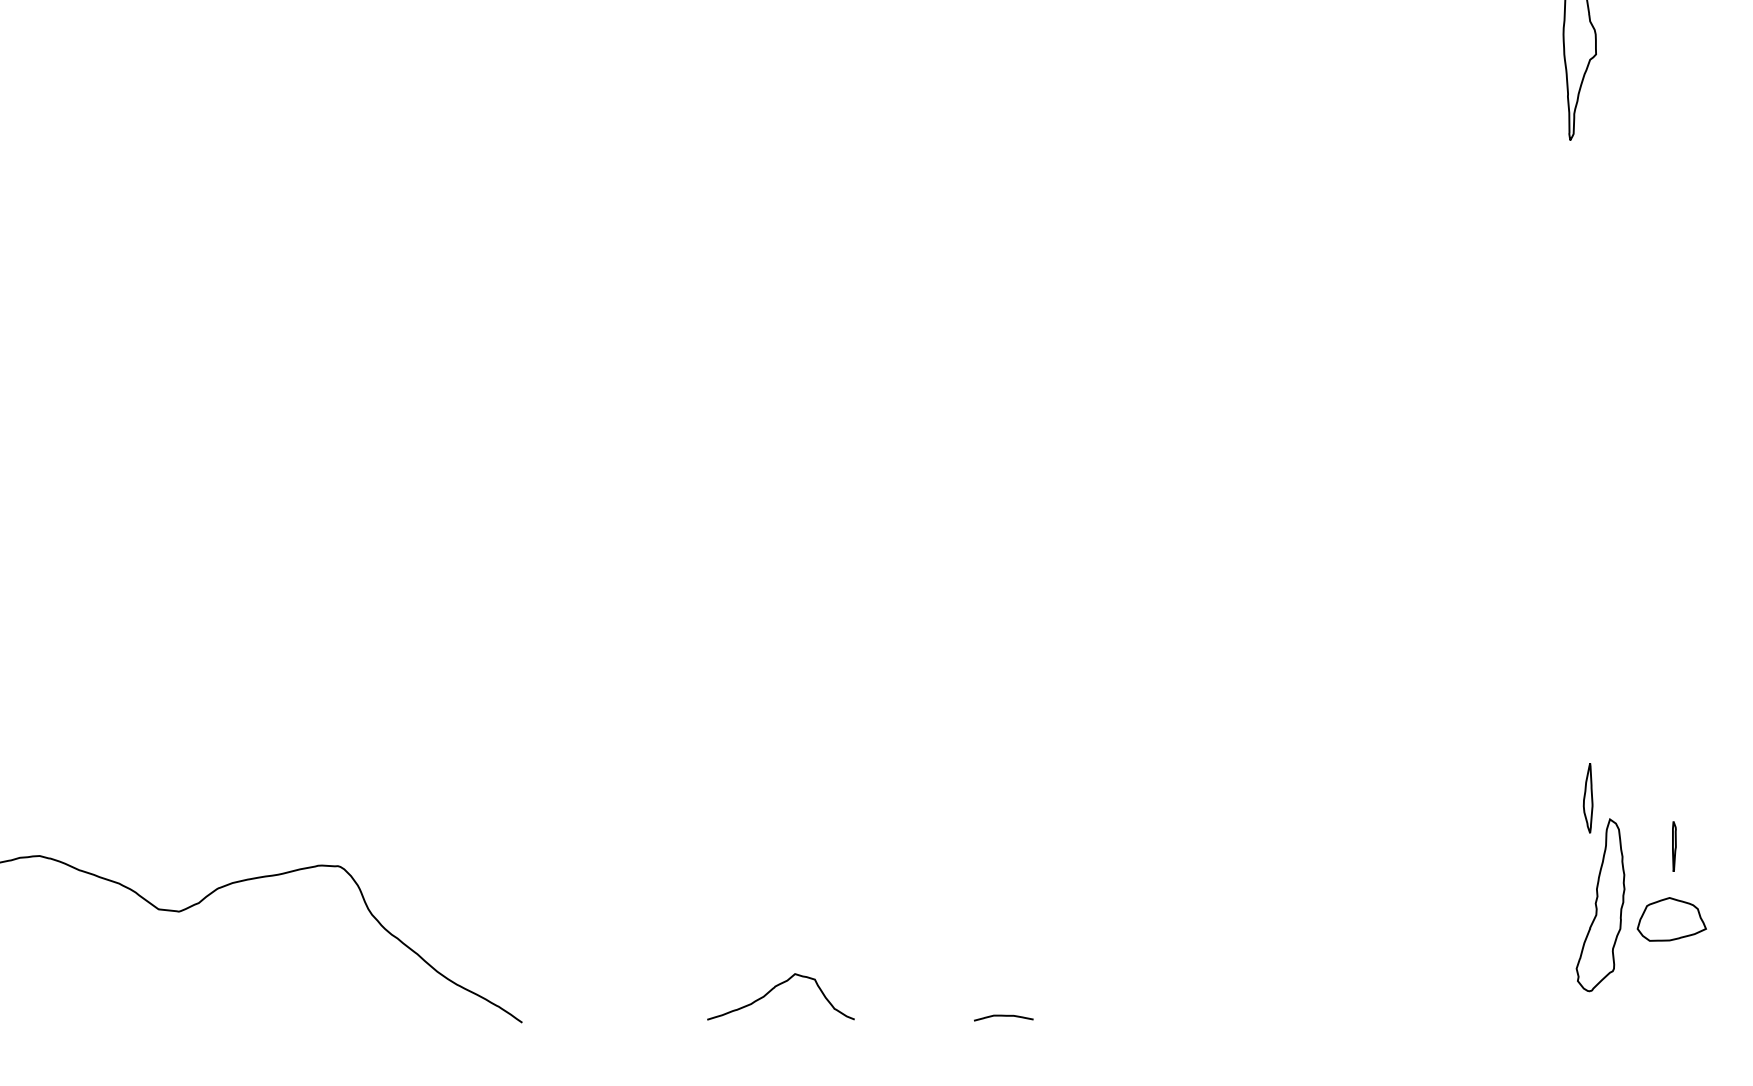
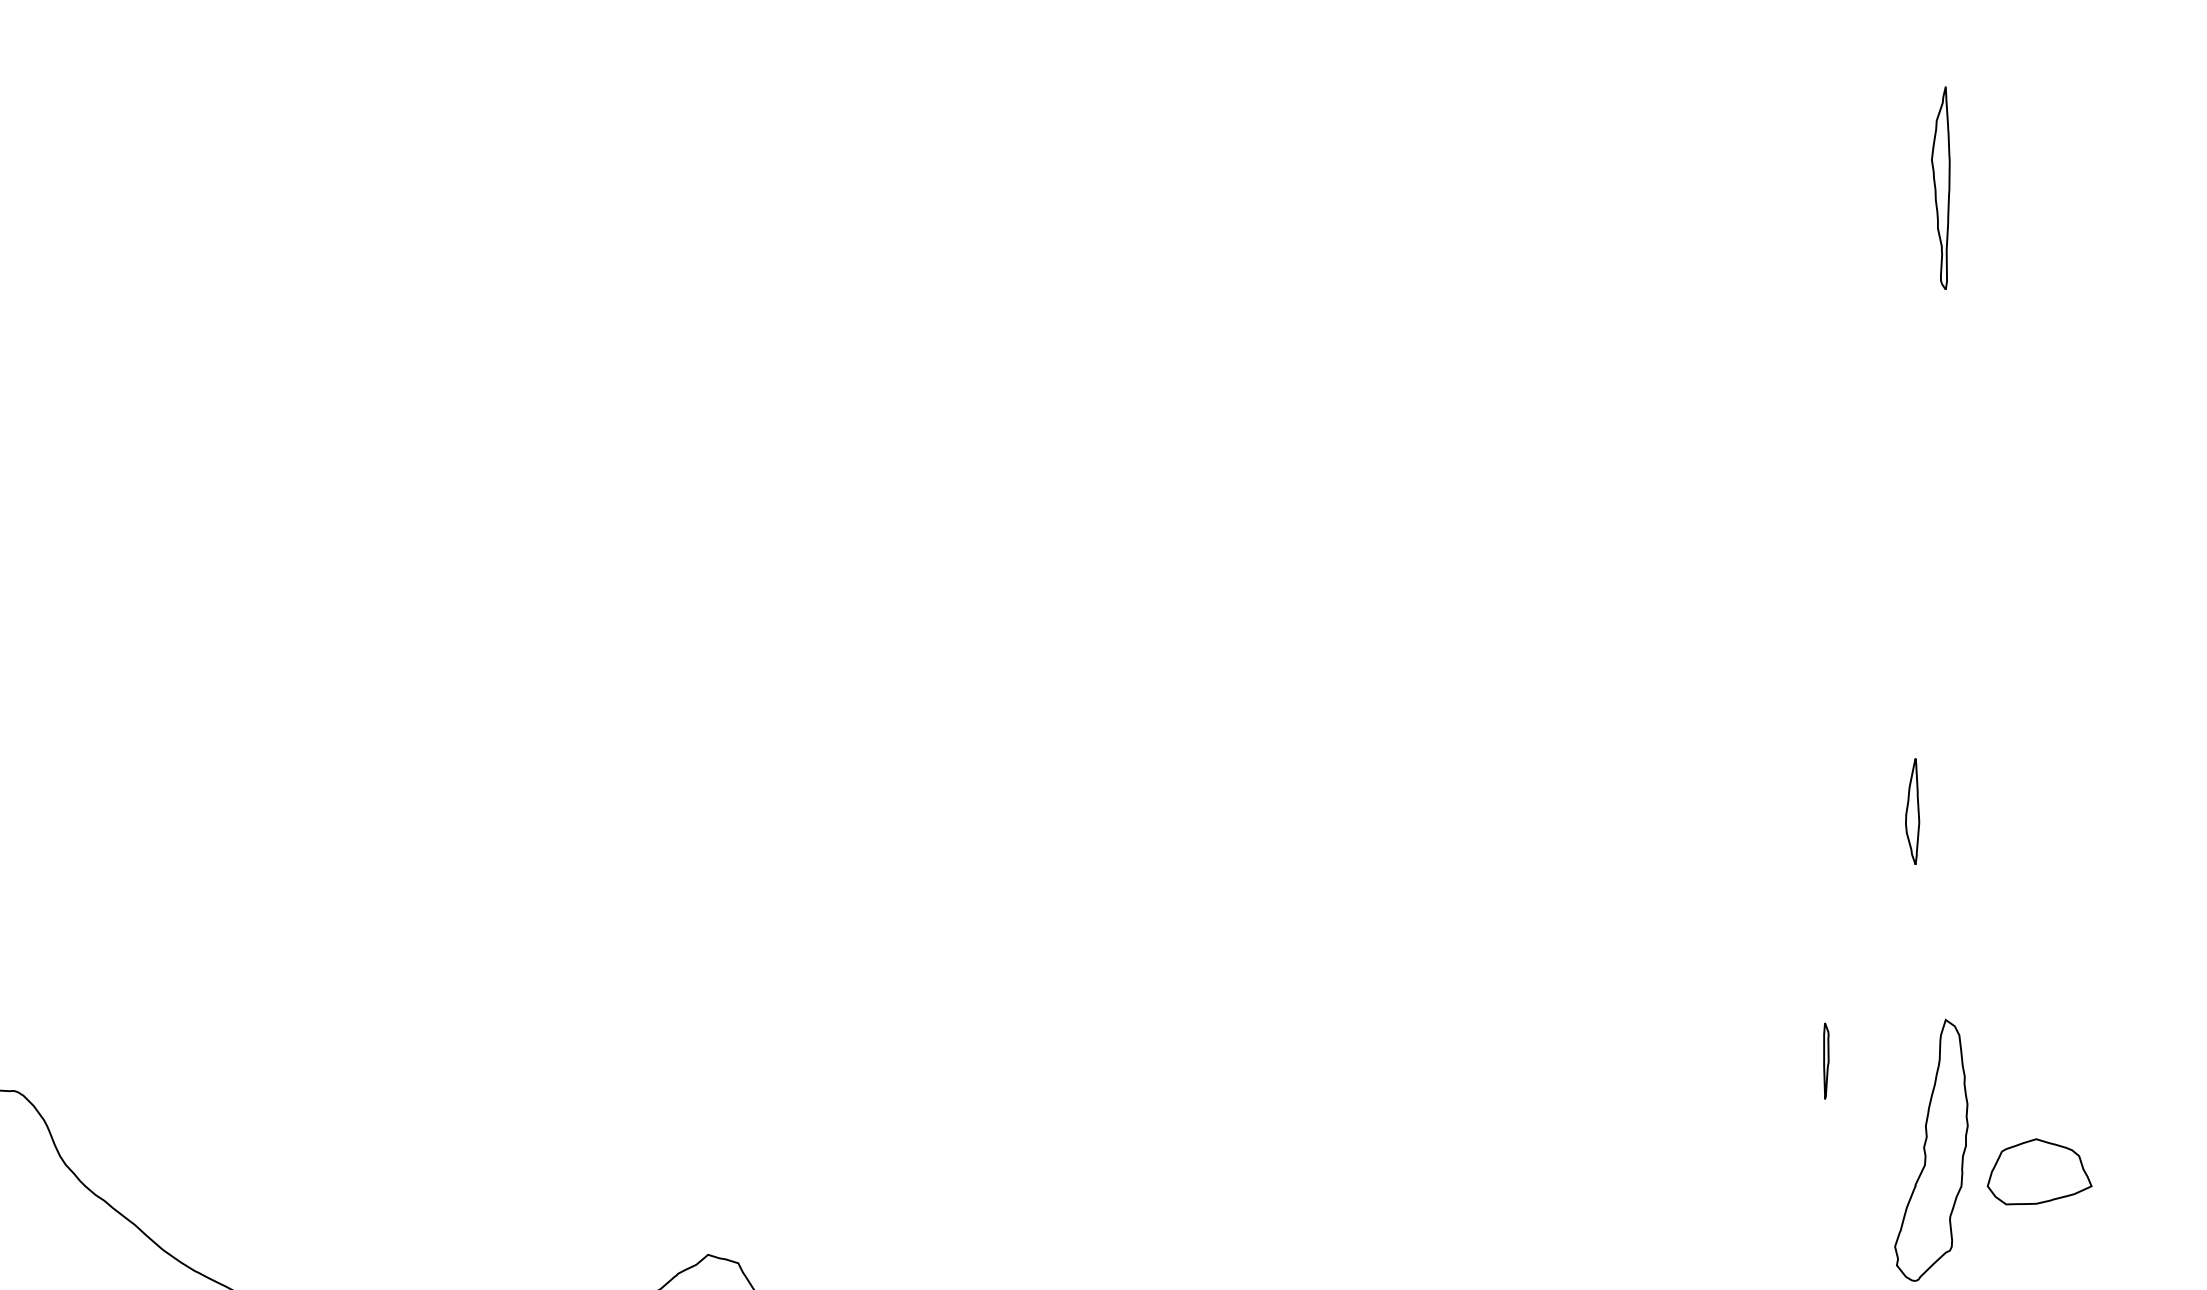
part: (1606, 271) -> (1940, 187), added
part: (1587, 798) -> (1911, 811), moved
line: (1673, 846) -> (1825, 1061), moved

